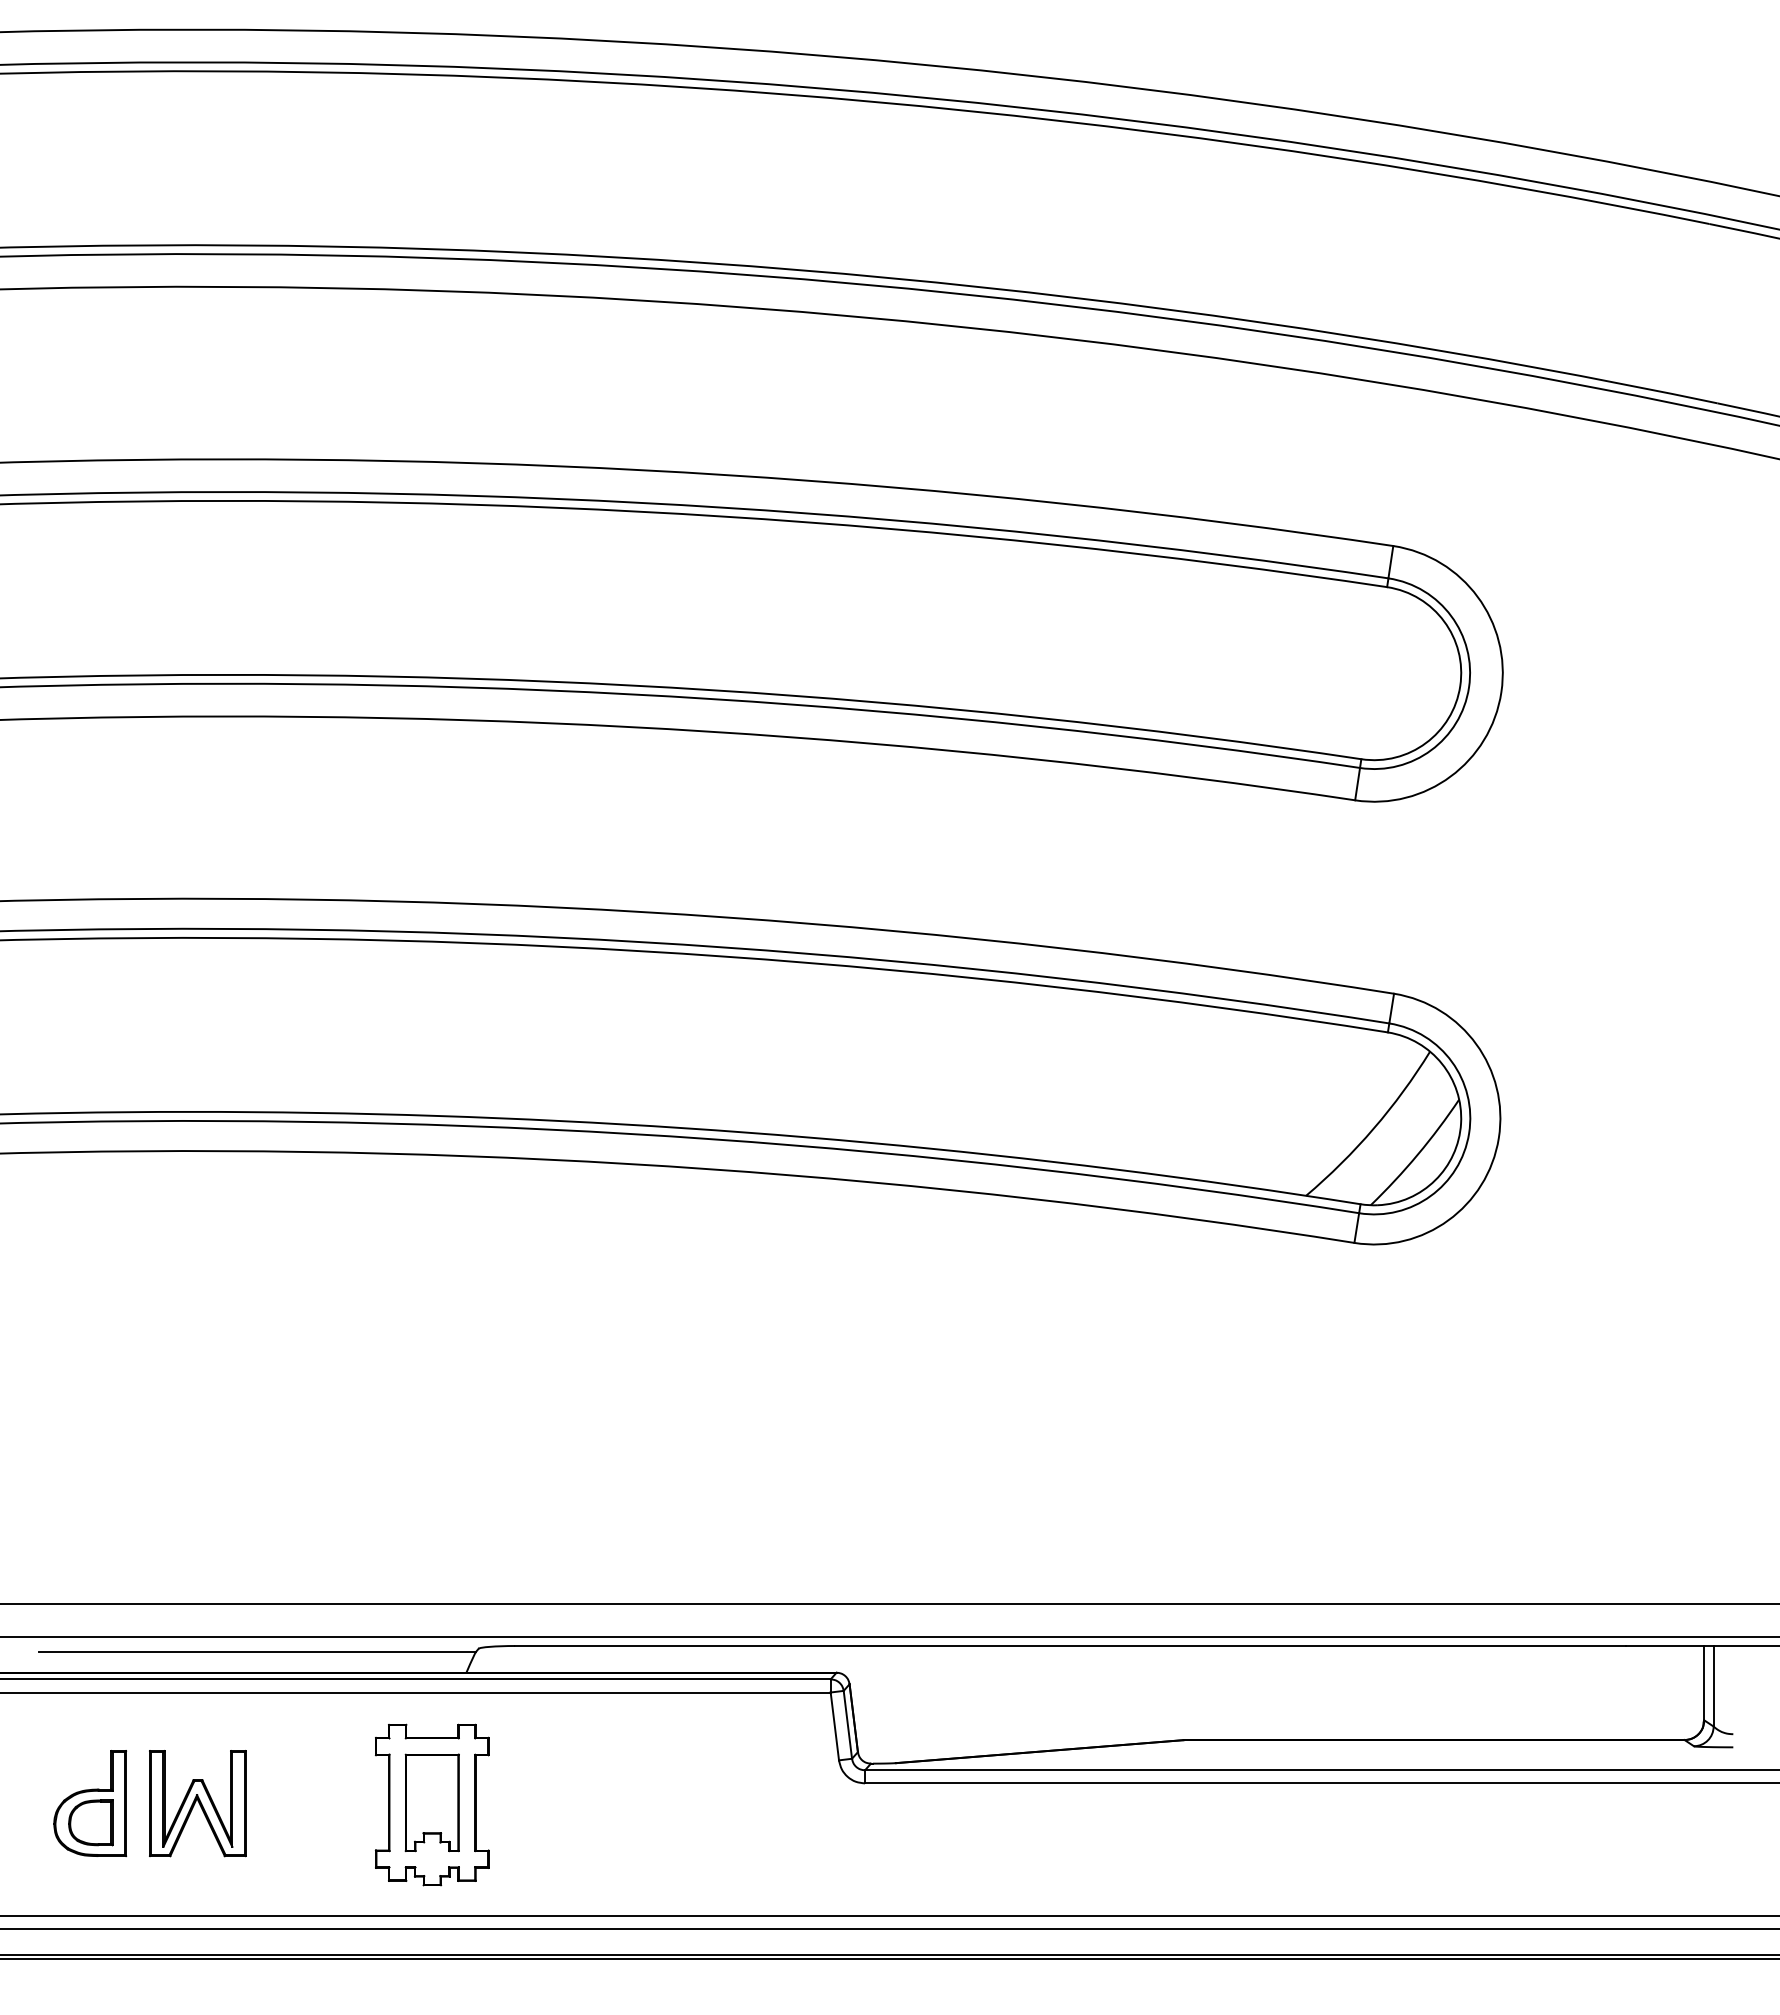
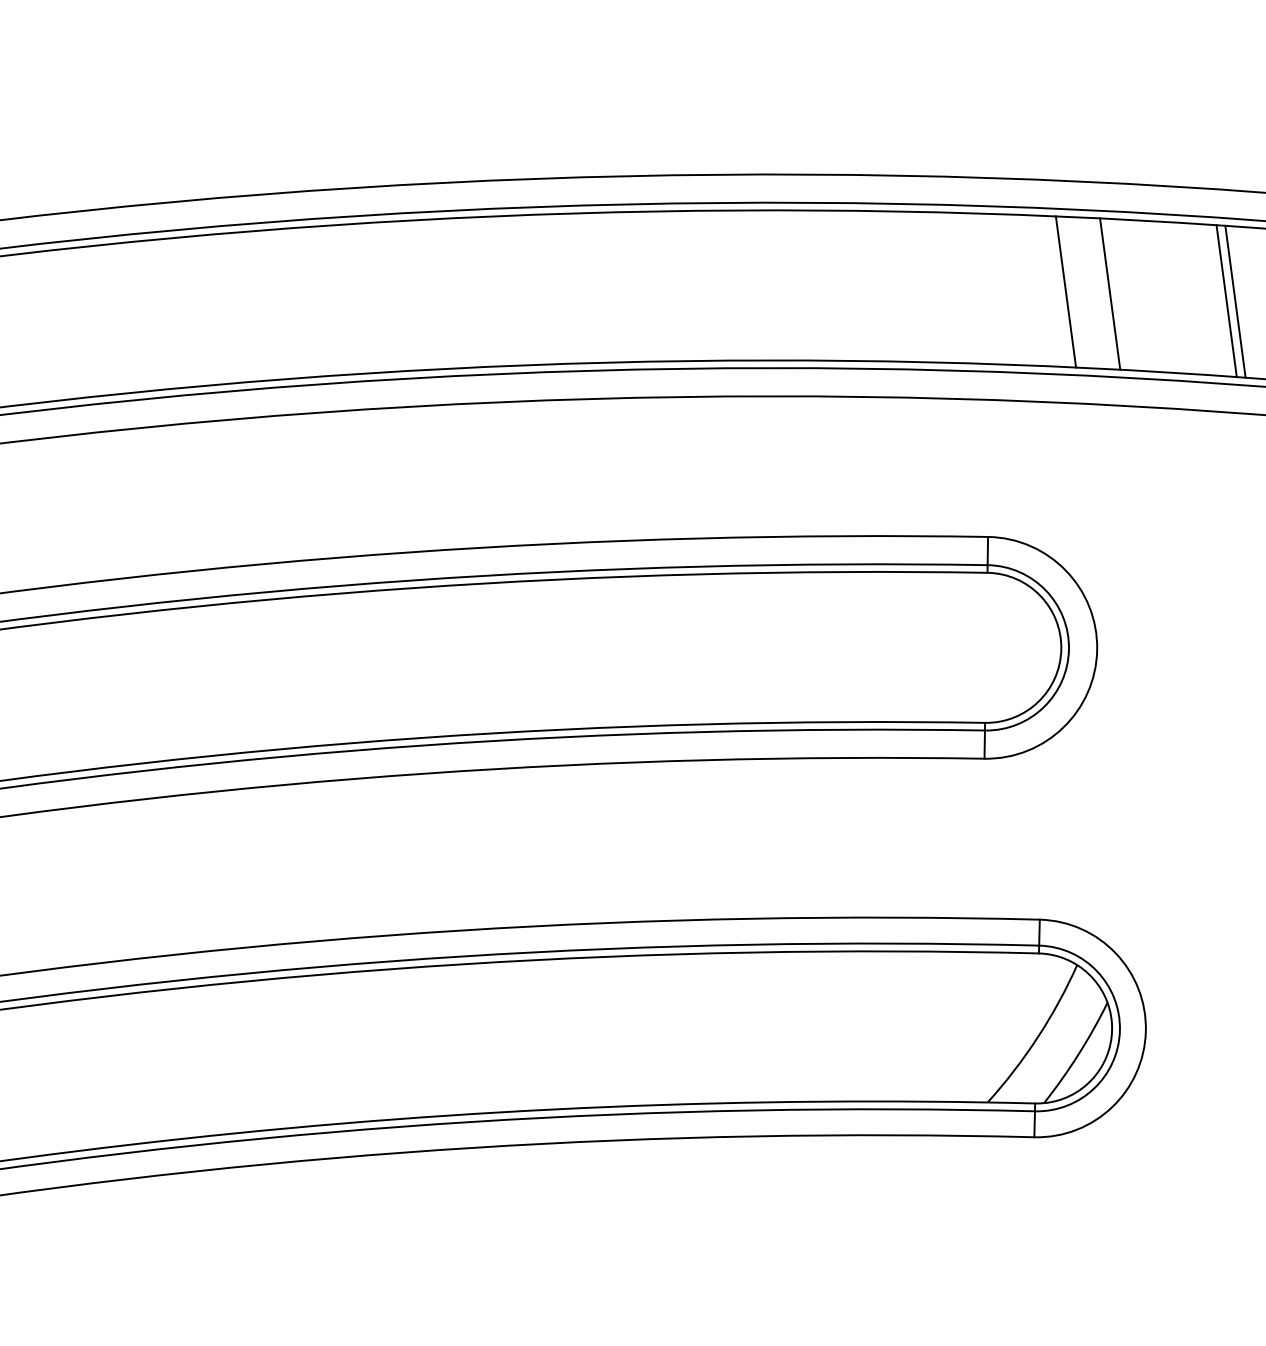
line: (1520, 276) -> (1066, 291), added
line: (1570, 285) -> (1109, 293), added
line: (1703, 311) -> (1226, 301), added
line: (1713, 313) -> (1235, 301), added

